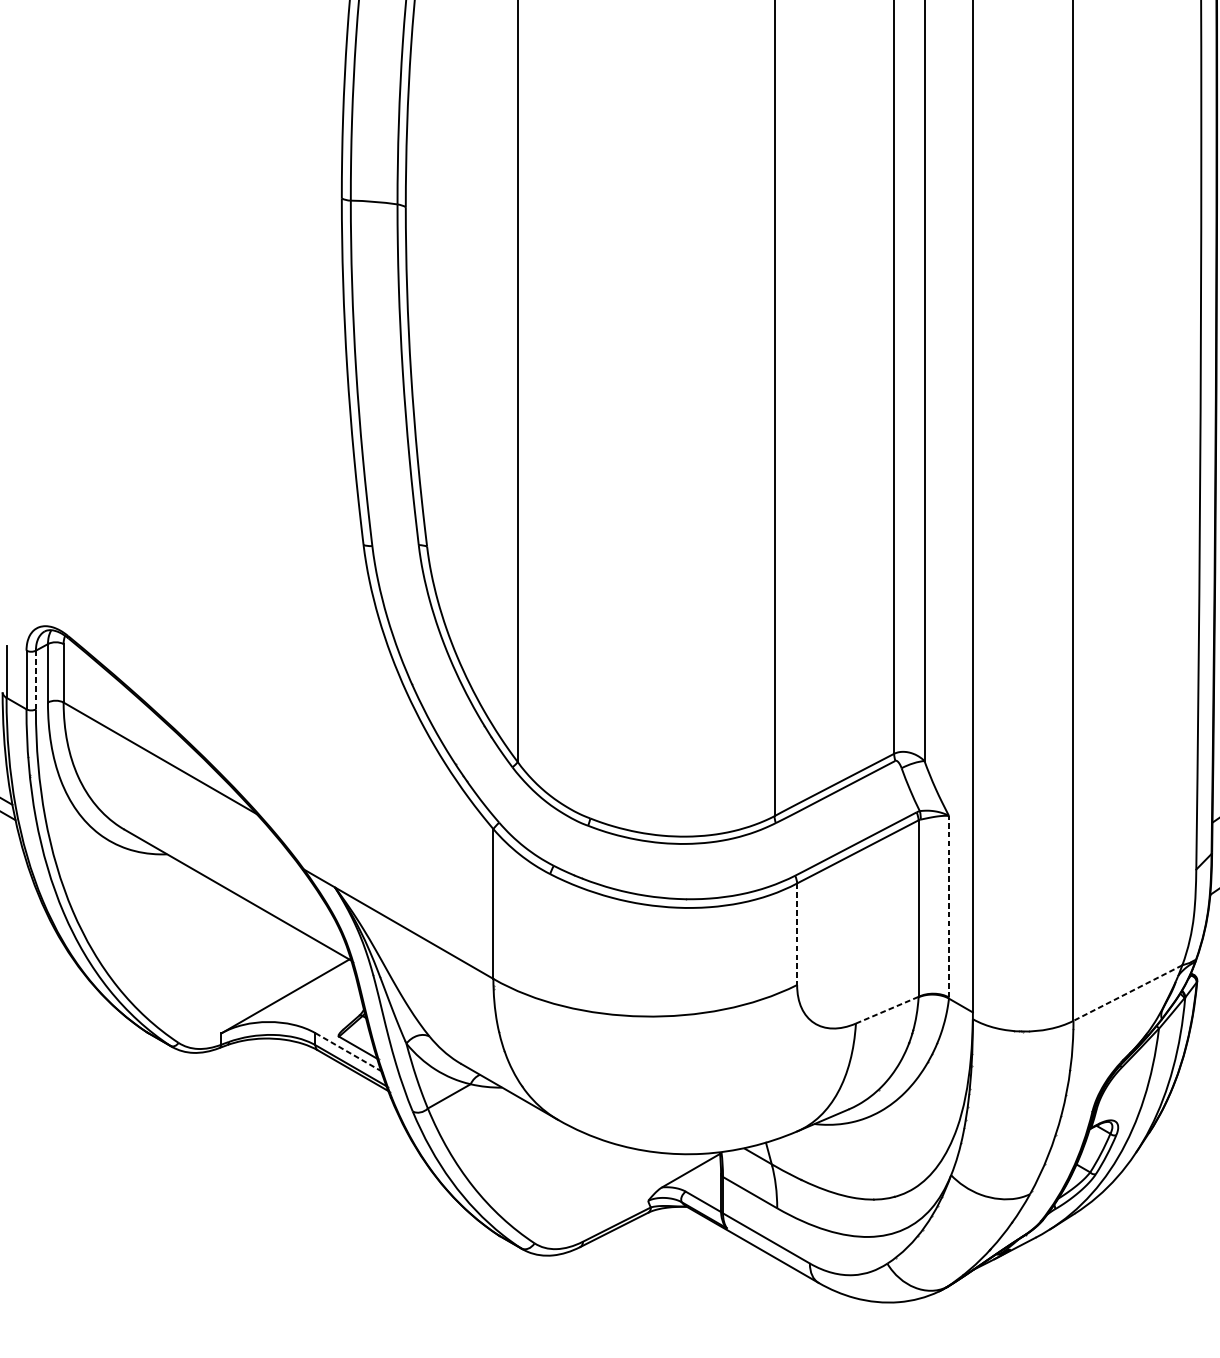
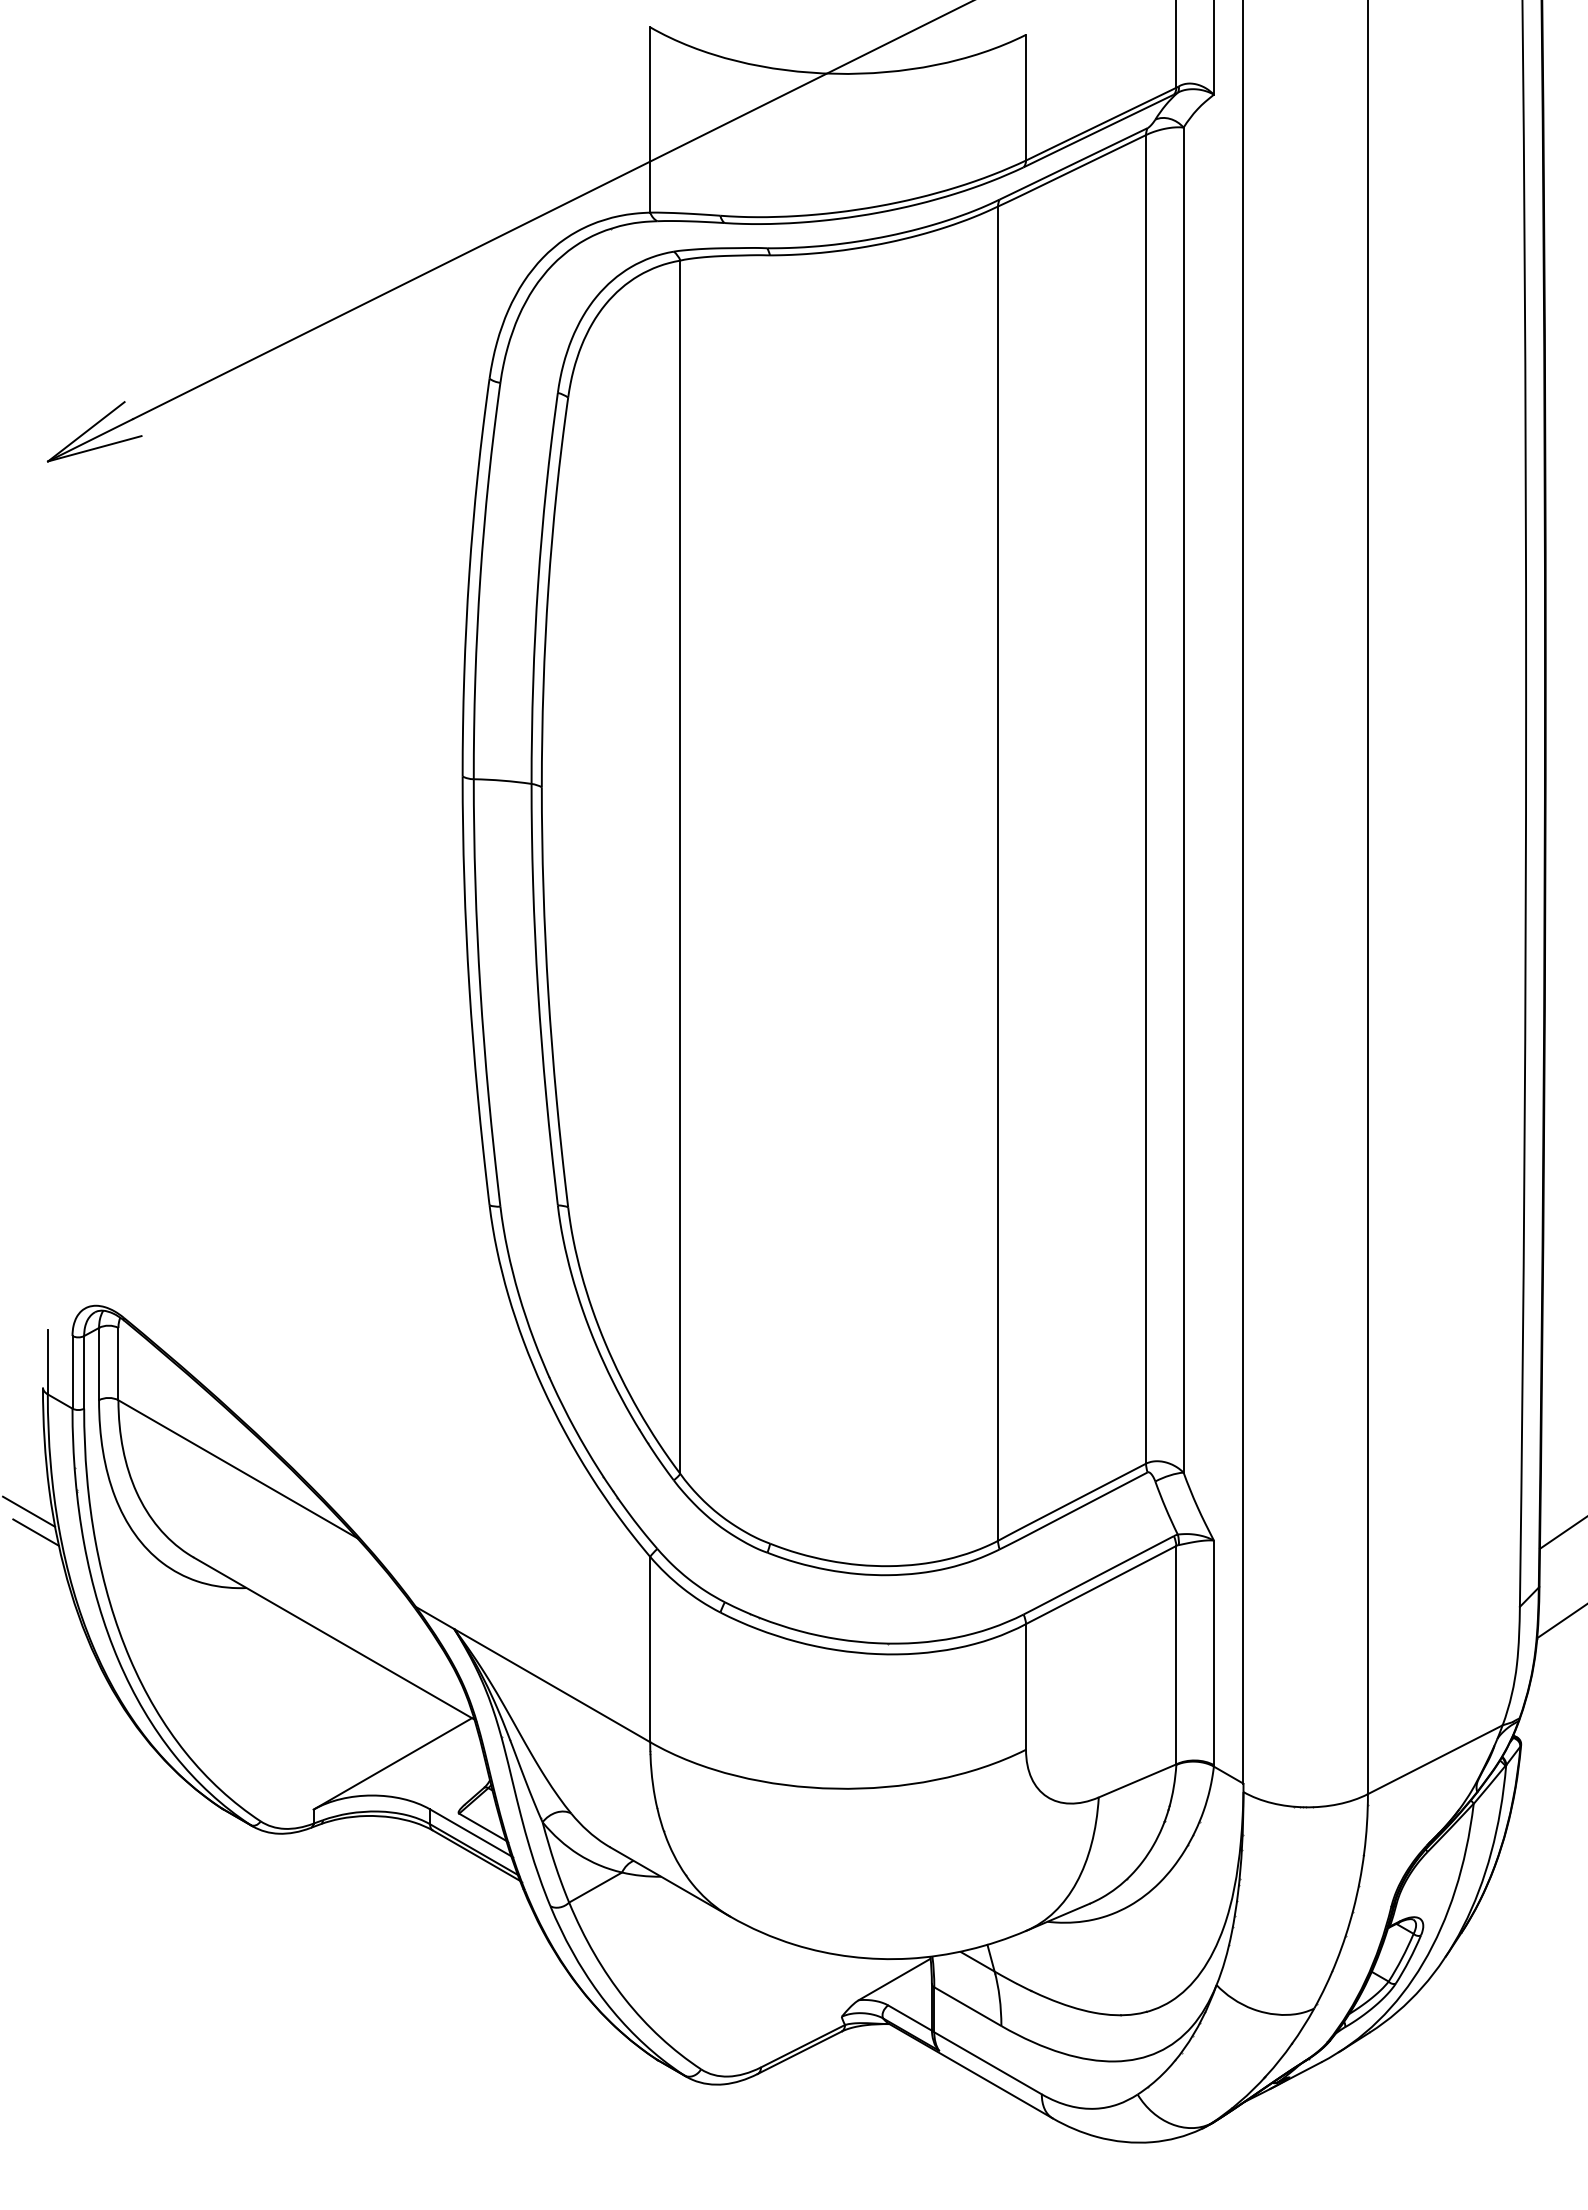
line: (36, 679) -> (84, 1371), dashed -> solid
line: (948, 906) -> (1213, 1652), dashed -> solid
line: (797, 933) -> (1026, 1686), dashed -> solid
line: (1128, 992) -> (1435, 1759), dashed -> solid
line: (888, 1009) -> (1138, 1780), dashed -> solid
line: (348, 1051) -> (470, 1832), dashed -> solid

